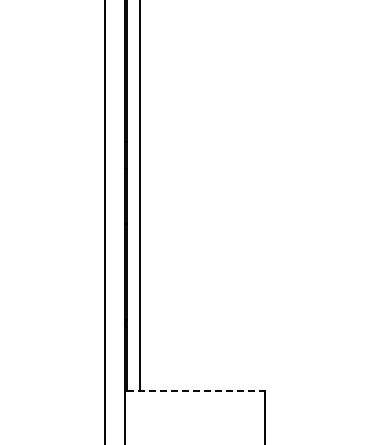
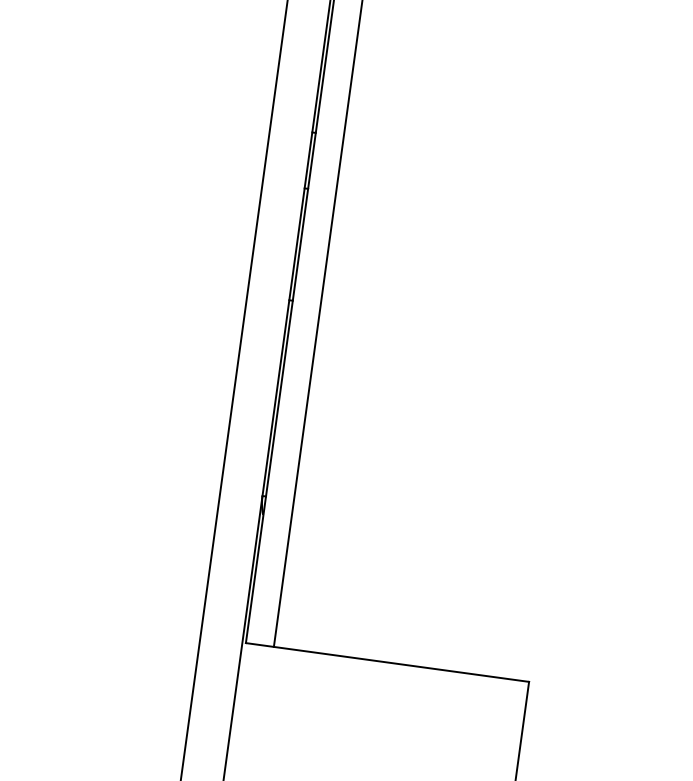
line: (196, 391) -> (388, 663), dashed -> solid

